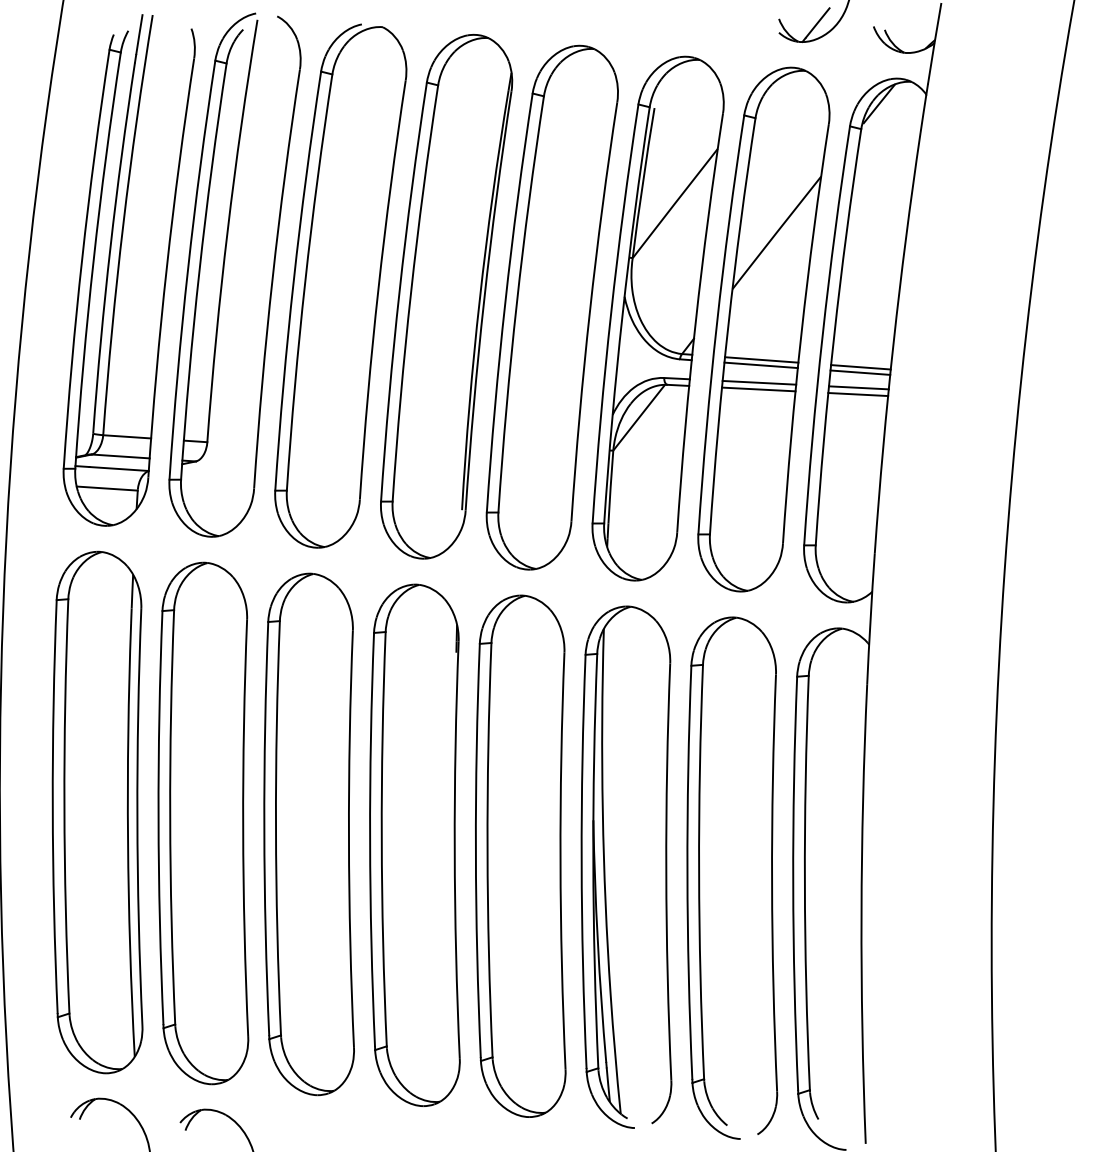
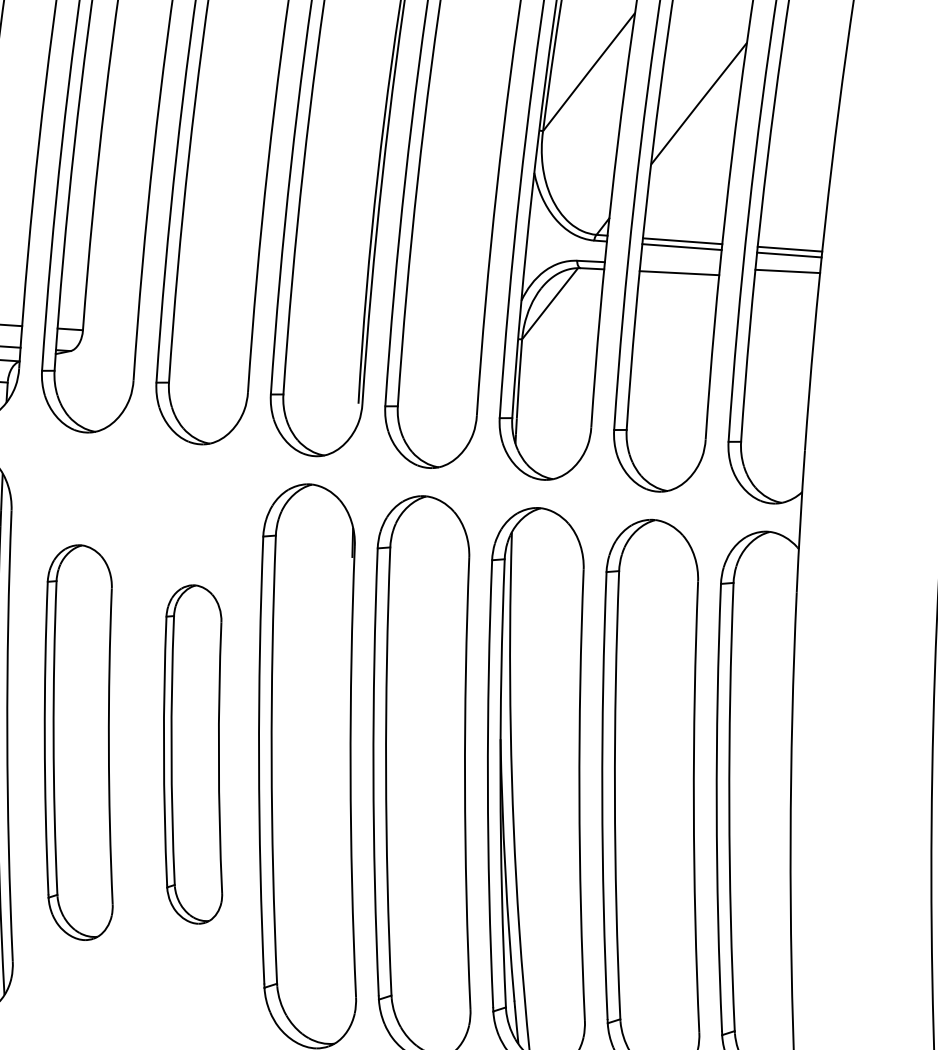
line: (759, 382) -> (680, 265), removed
line: (858, 394) -> (787, 278), removed
part: (203, 823) -> (78, 742), size x0.7
part: (308, 834) -> (192, 754), size x0.6

